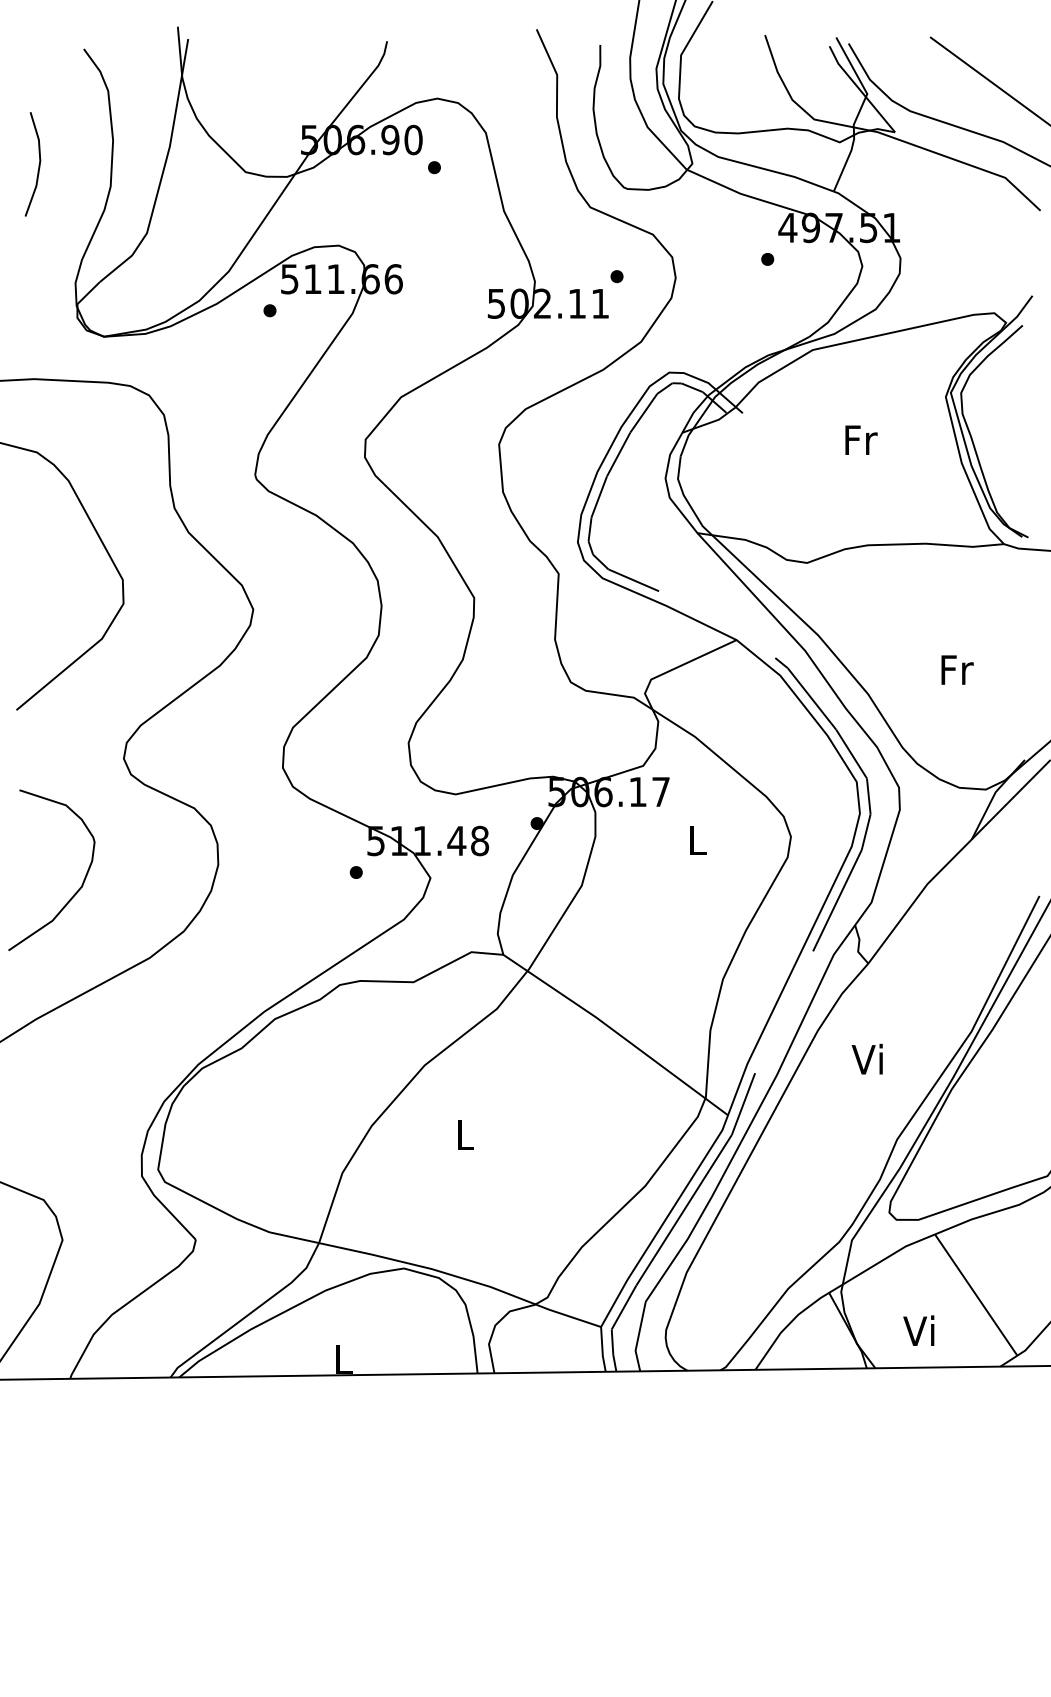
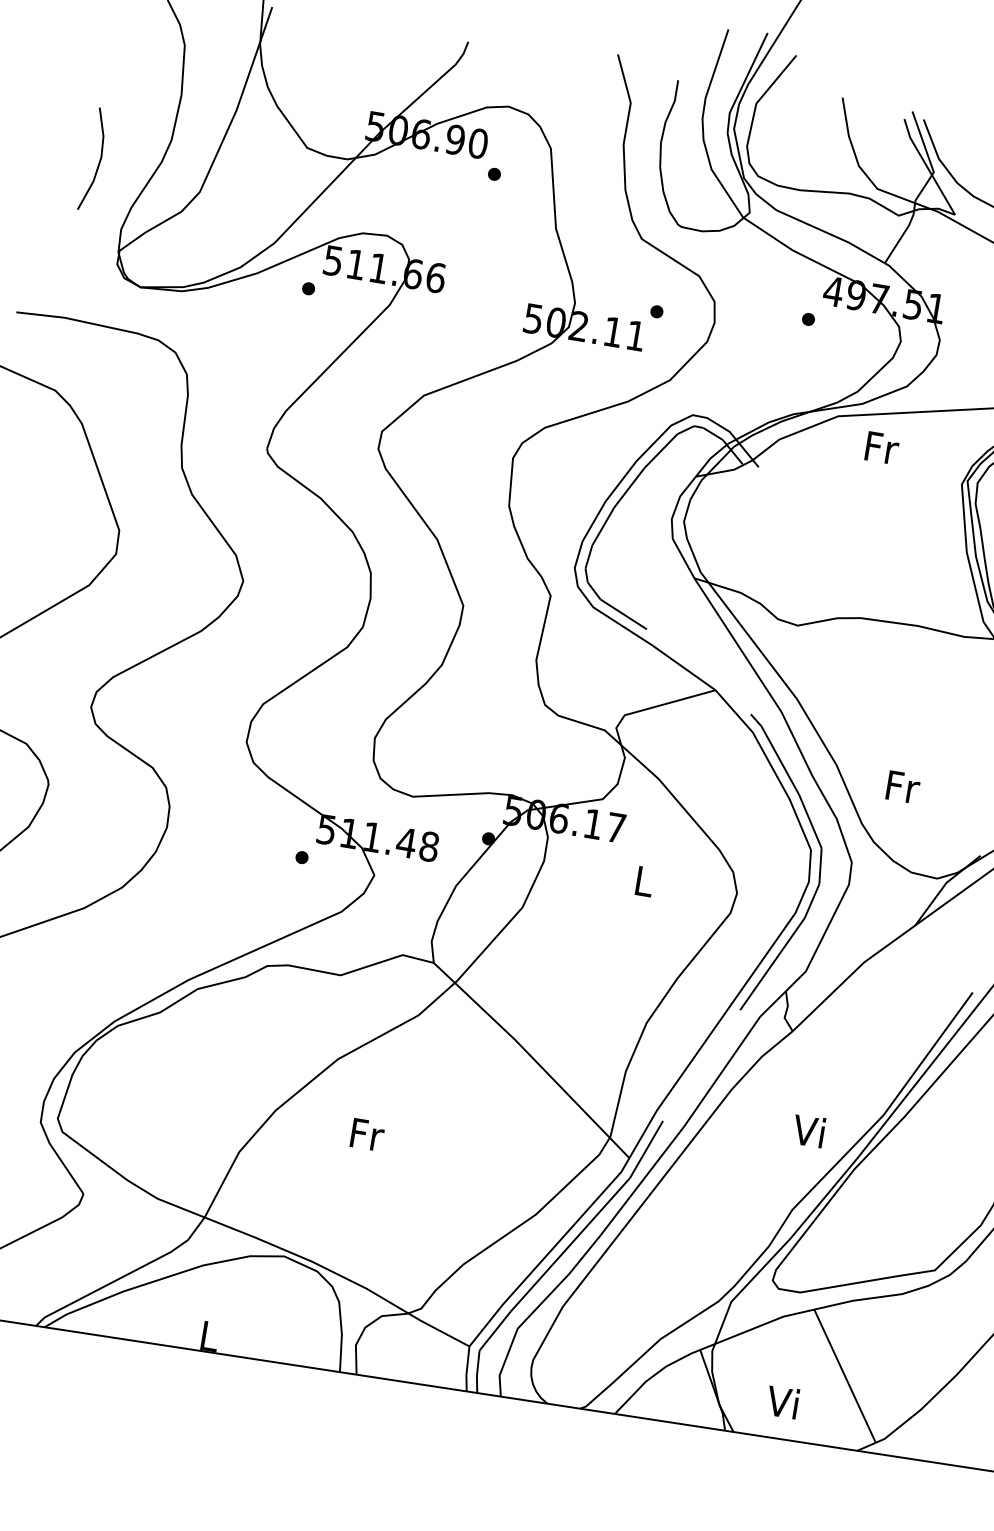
line: (38, 164) -> (99, 160), moved
text: (861, 439) -> (882, 447), moved
text: (957, 669) -> (903, 786), moved
text: (866, 1058) -> (808, 1130), moved
text: (466, 1134) -> (368, 1134), L -> Fr

